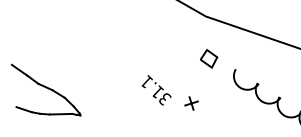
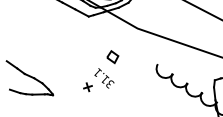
part: (208, 59) -> (112, 57), moved
part: (190, 103) -> (87, 87), moved

